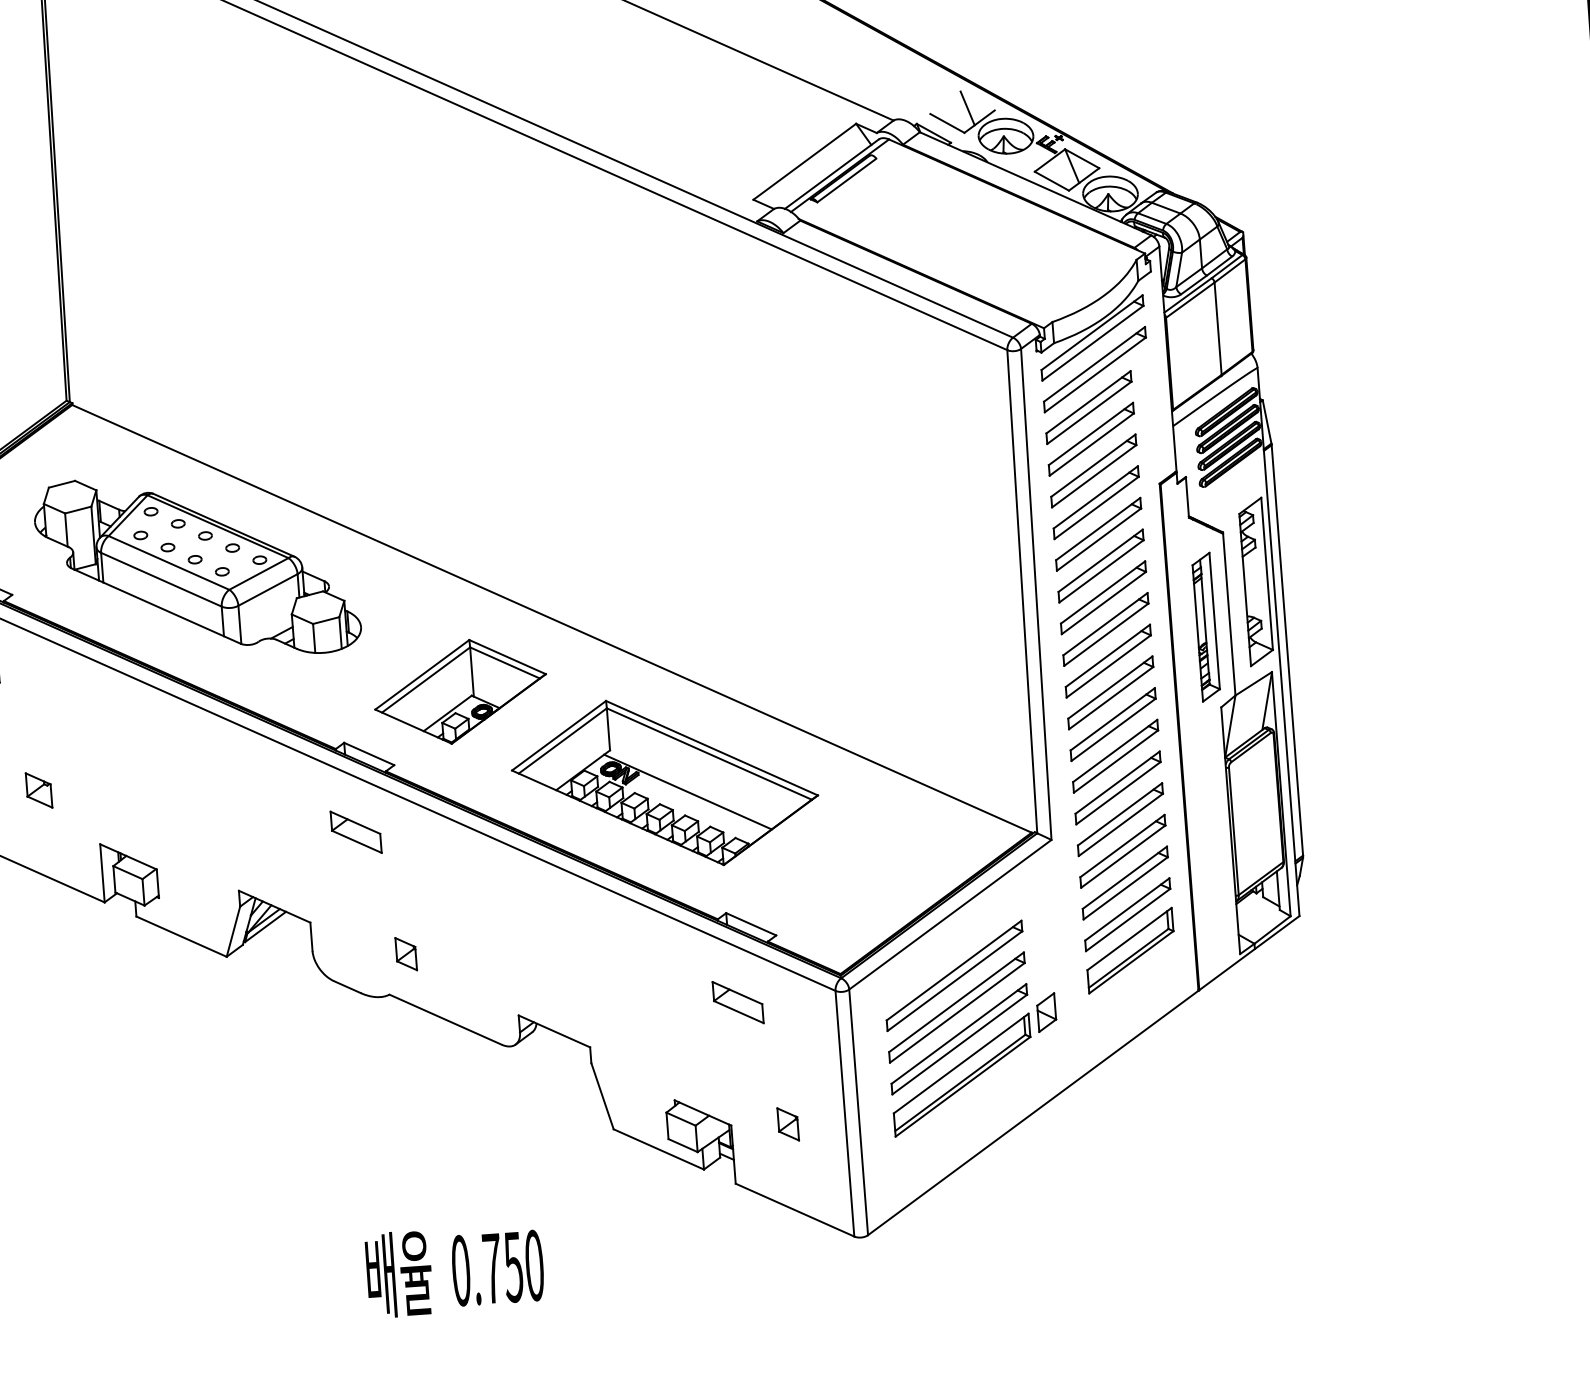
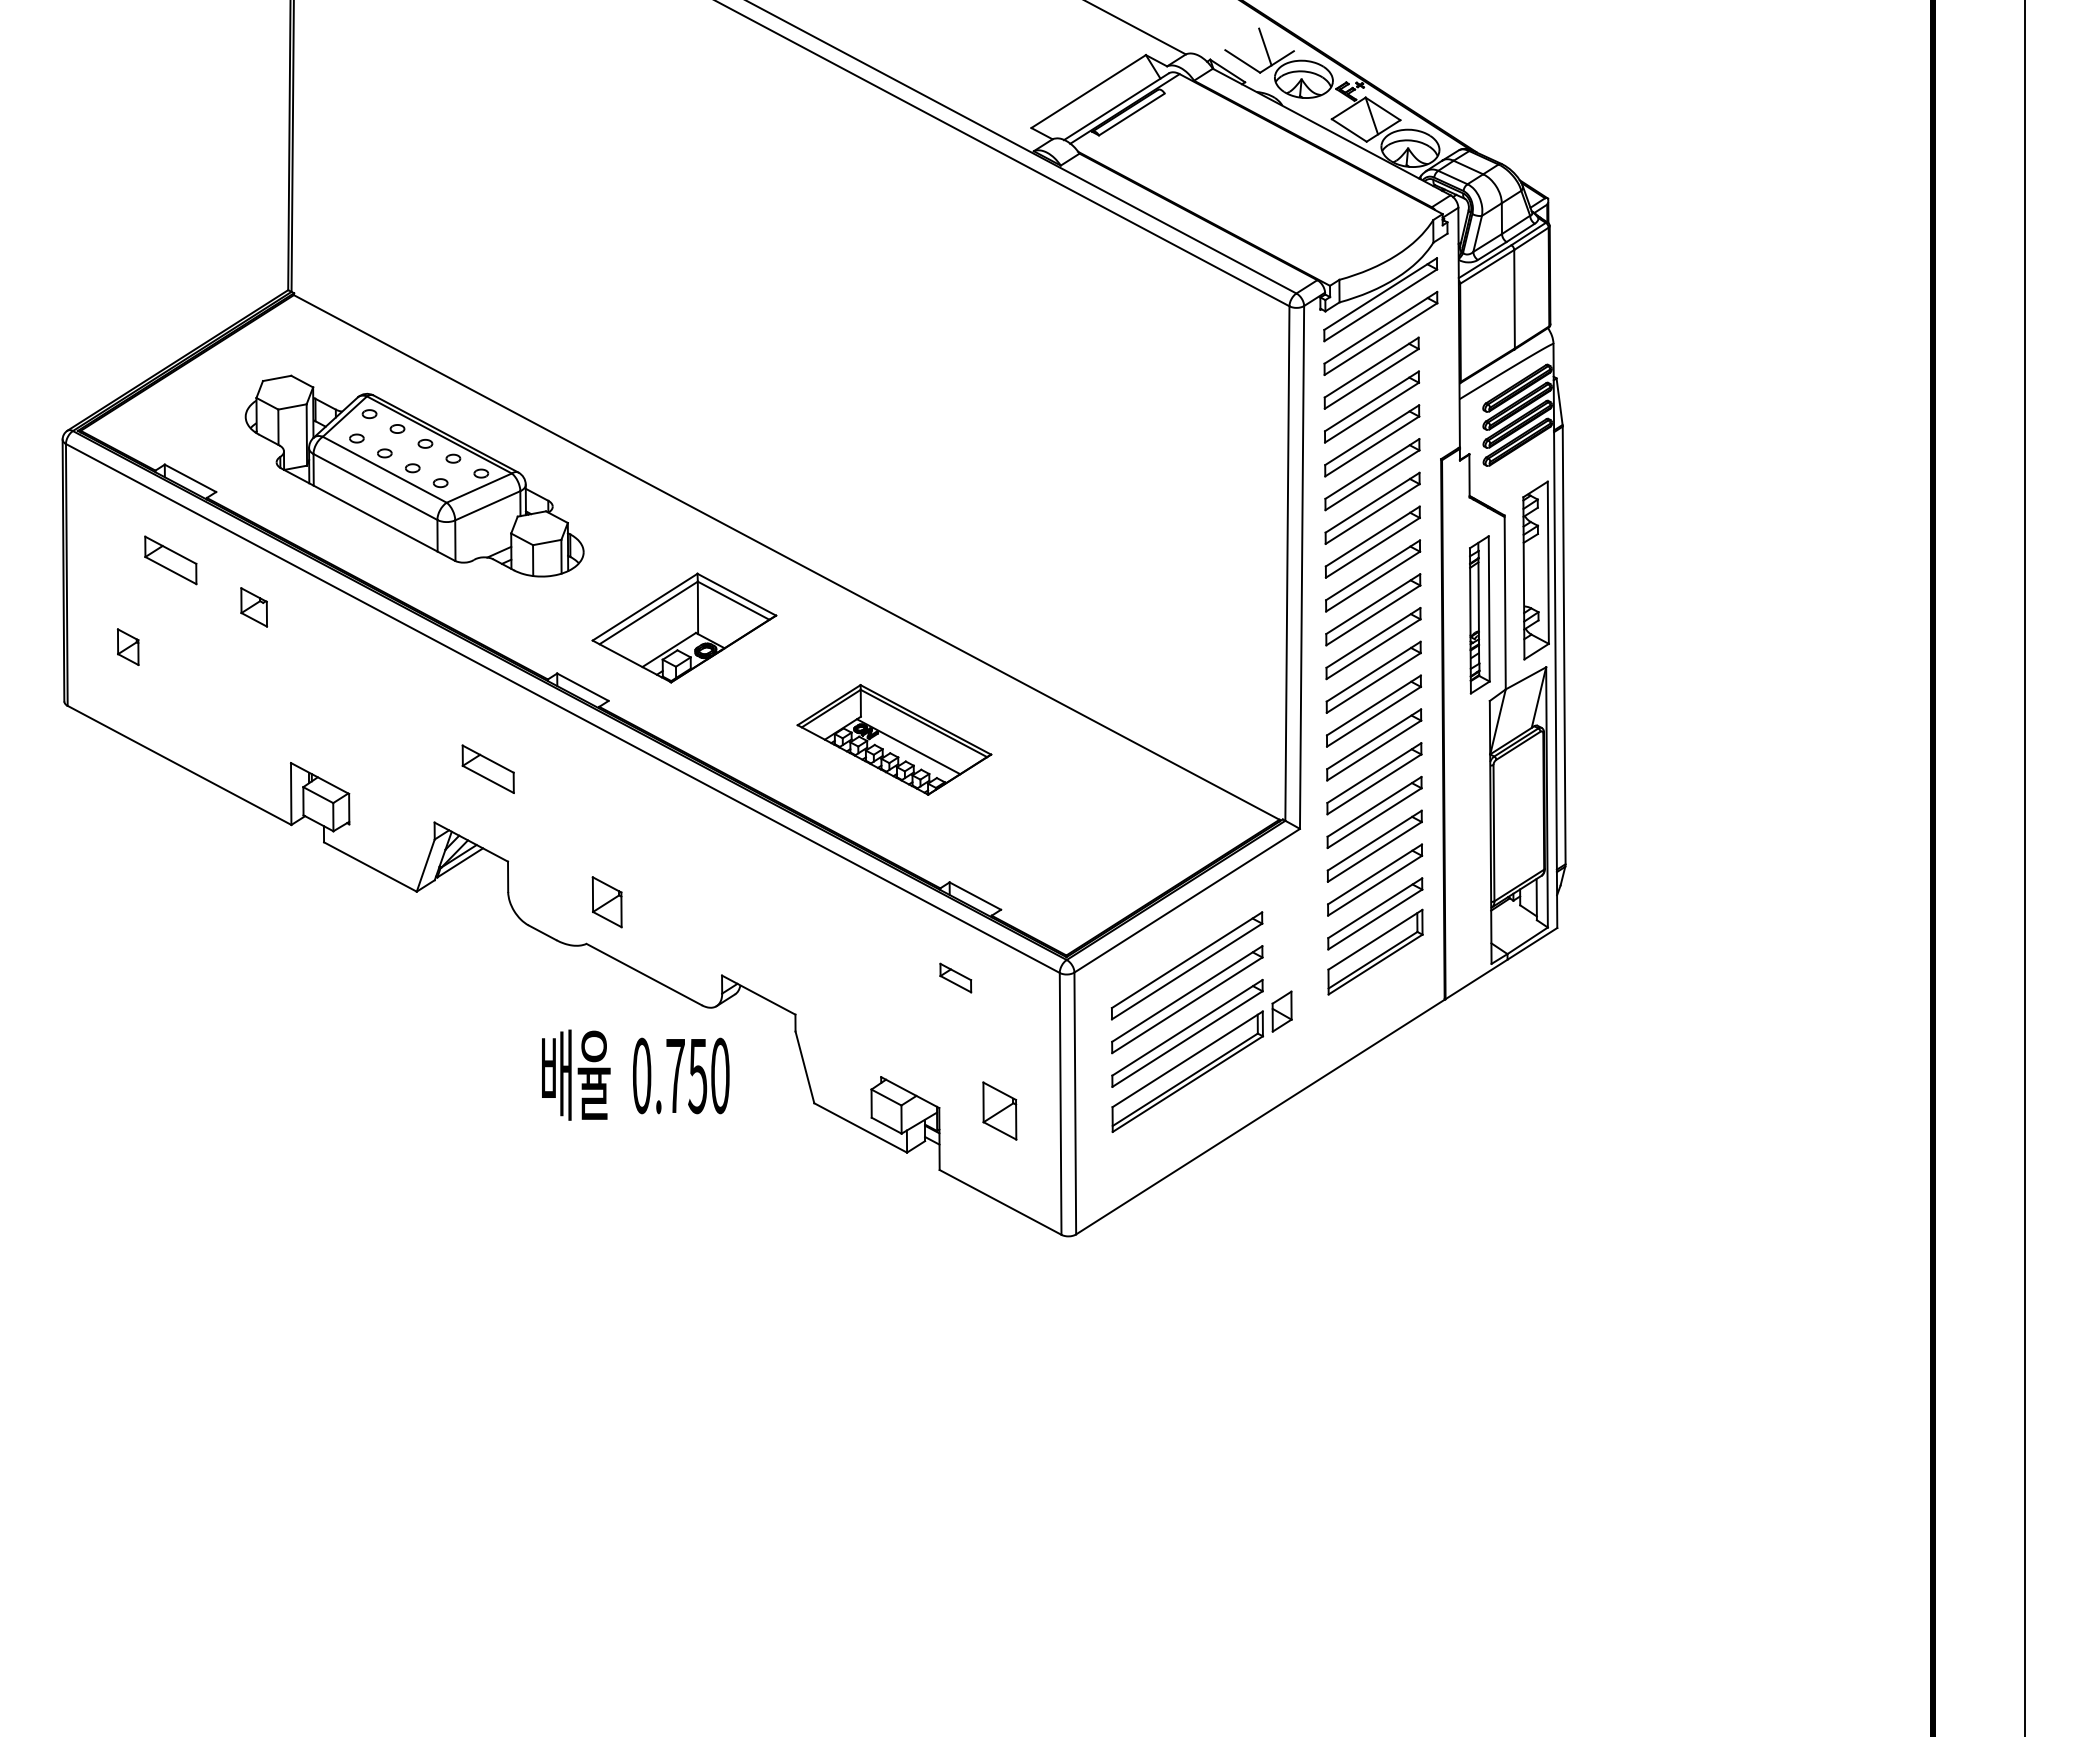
part: (665, 782) -> (894, 739), size x0.6
part: (38, 790) -> (253, 607), moved
part: (355, 831) -> (487, 768), moved
part: (406, 953) -> (607, 901), size x1.4
part: (737, 1001) -> (955, 977), size x0.6
part: (787, 1123) -> (999, 1110), size x1.6
text: (454, 1269) -> (635, 1074), moved

